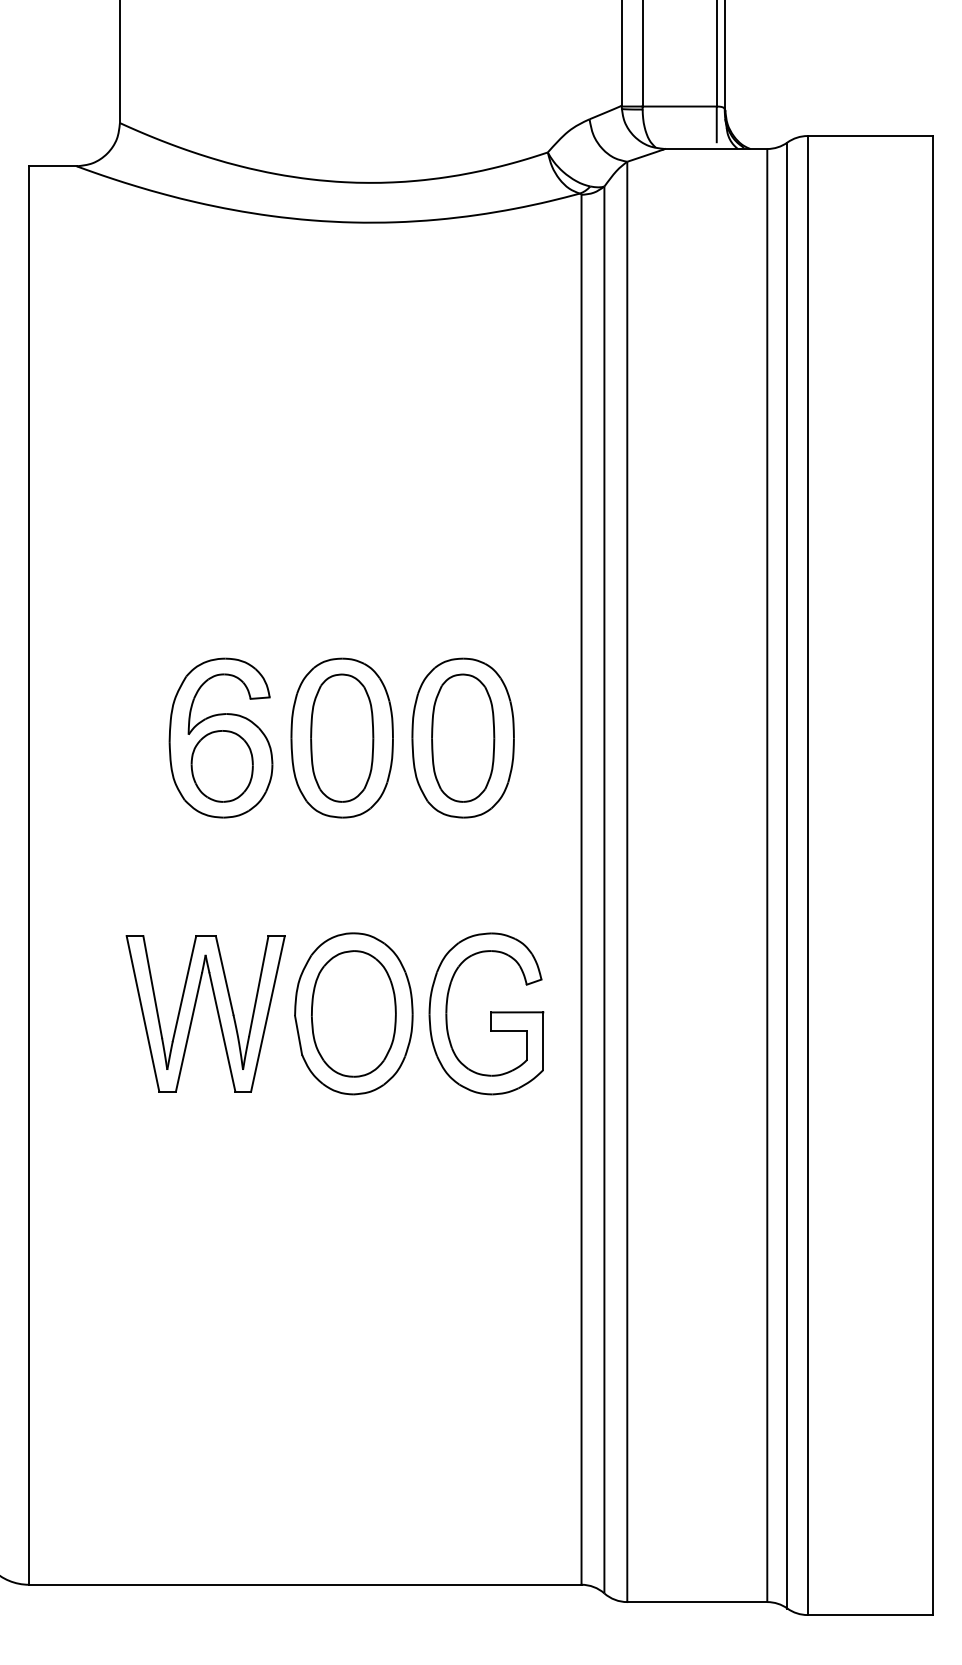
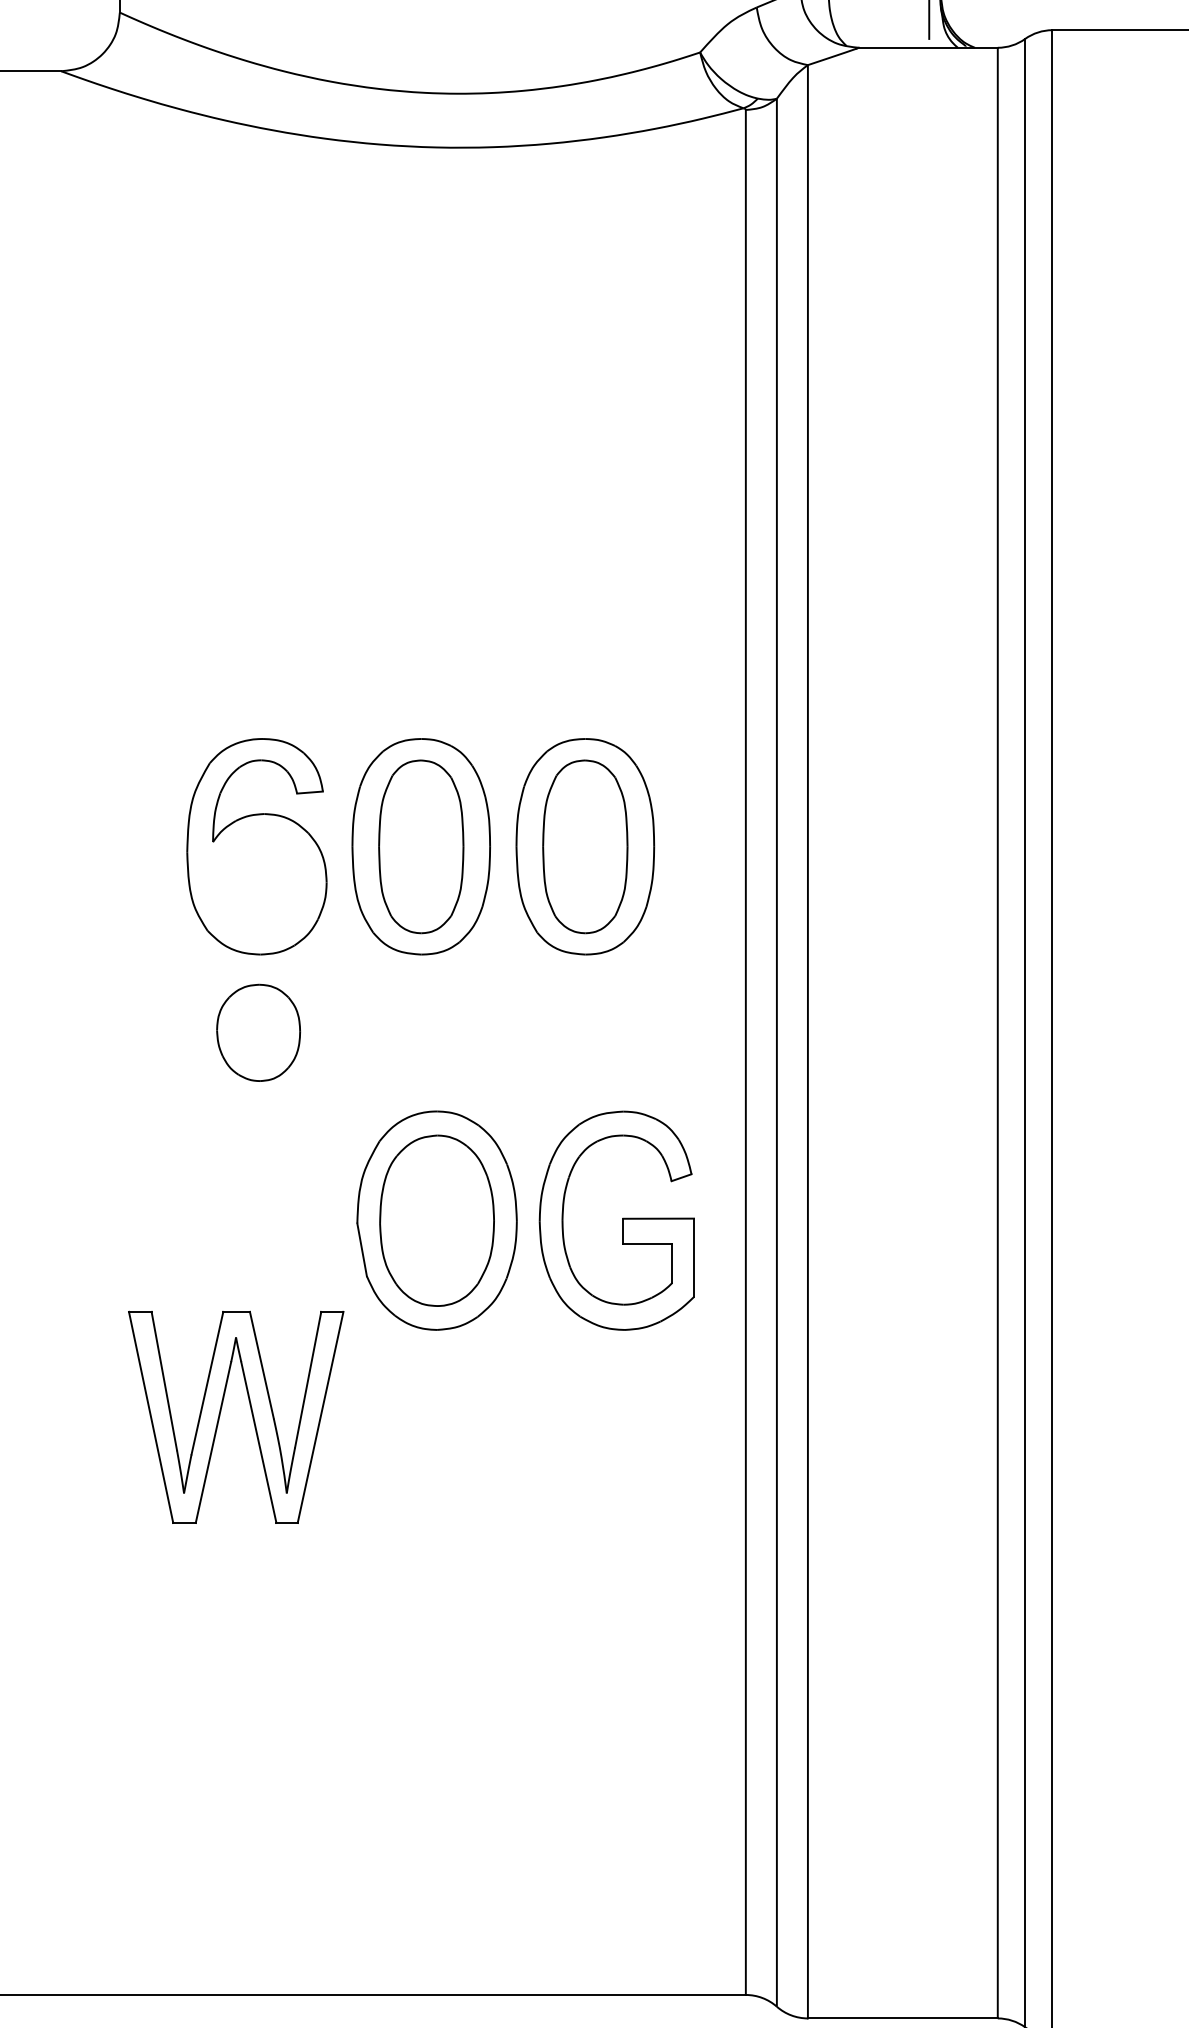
part: (221, 766) -> (257, 1033), moved
part: (194, 1013) -> (220, 1416), moved

